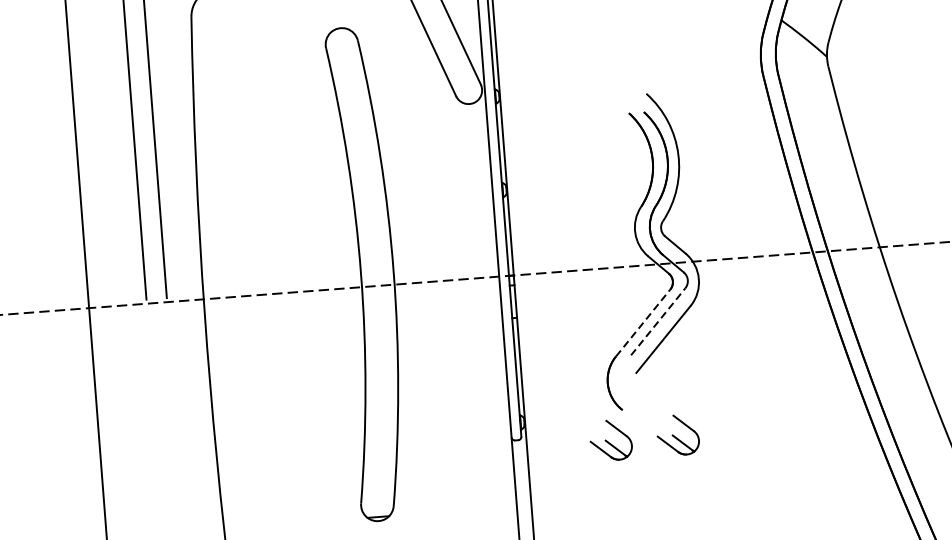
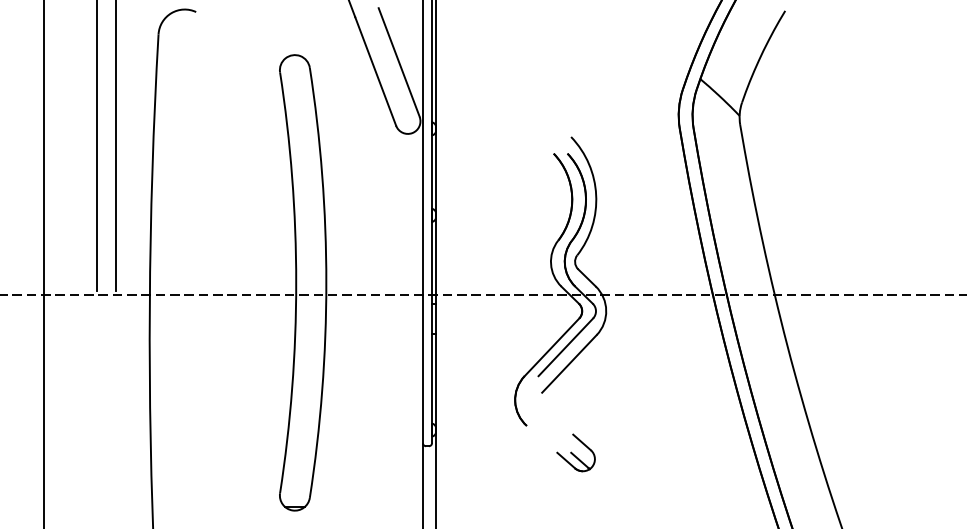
line: (657, 322) -> (565, 347), dashed -> solid
line: (642, 323) -> (551, 347), dashed -> solid
part: (610, 439) -> (513, 452), removed

